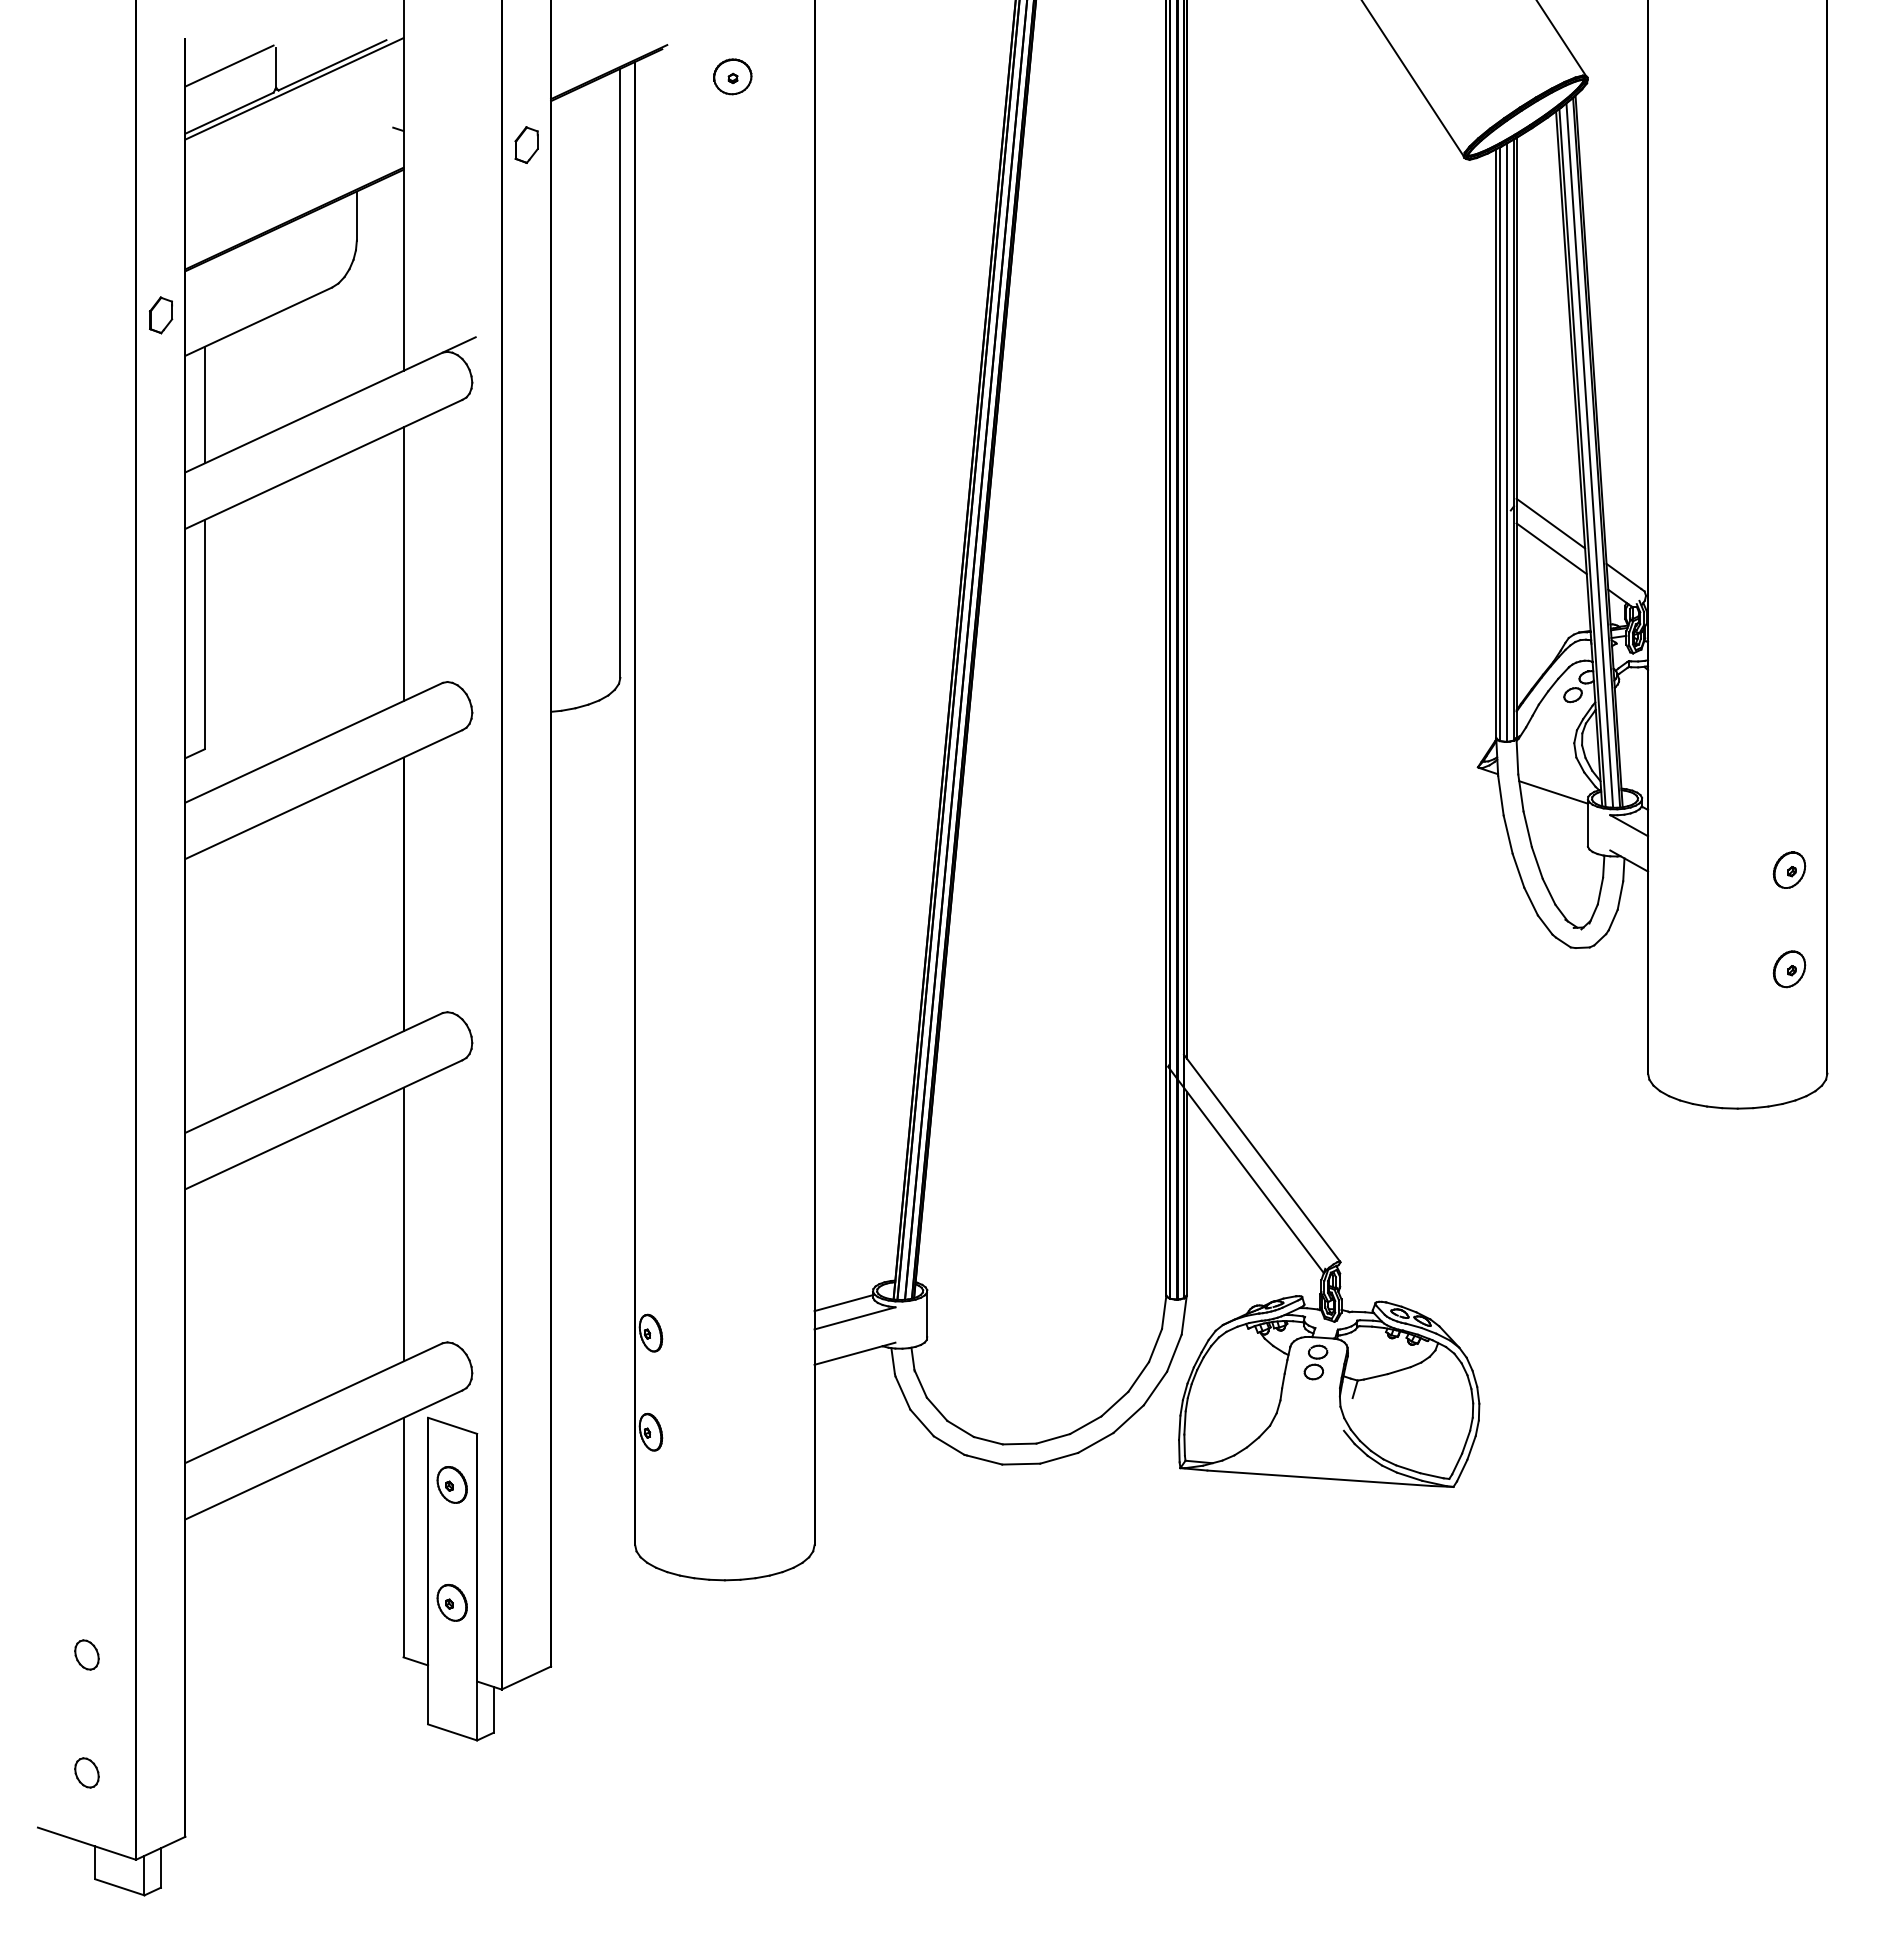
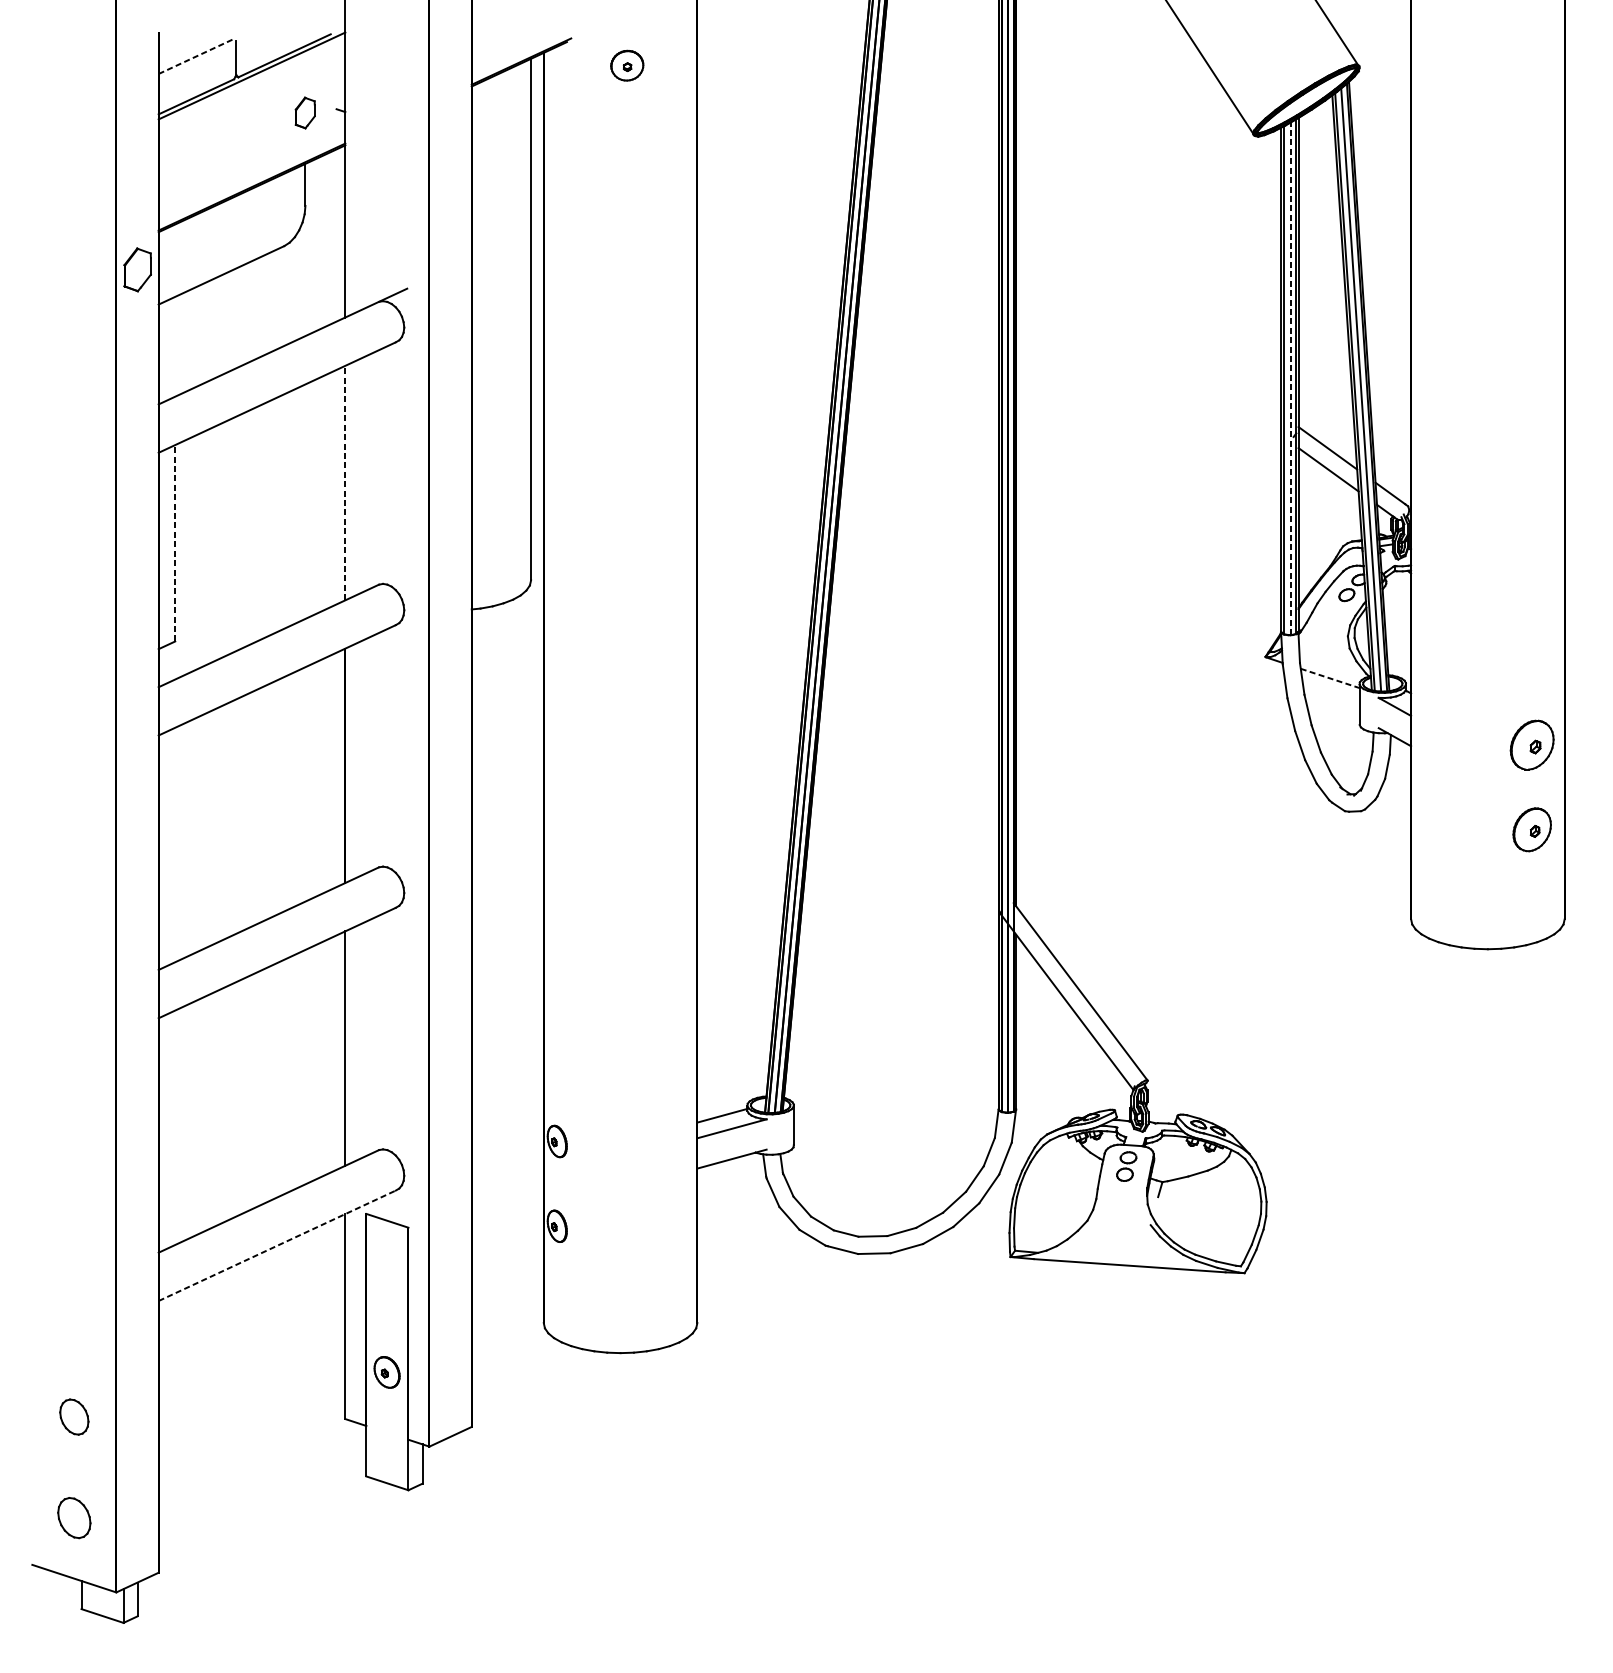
line: (229, 66) -> (196, 56), solid -> dashed
part: (526, 144) -> (305, 112), moved
part: (161, 315) -> (138, 270), size x1.4
line: (204, 404) -> (174, 346), removed
line: (1507, 442) -> (1290, 378), solid -> dashed
line: (403, 564) -> (345, 483), solid -> dashed
line: (204, 634) -> (174, 543), solid -> dashed
line: (1554, 792) -> (1330, 678), solid -> dashed
part: (1789, 869) -> (1532, 744), size x1.6
part: (1789, 969) -> (1532, 830), size x1.4
line: (323, 1454) -> (276, 1245), solid -> dashed
part: (451, 1484) -> (386, 1271), removed
part: (86, 1654) -> (73, 1416), size x1.4
part: (86, 1772) -> (73, 1517), size x1.6

